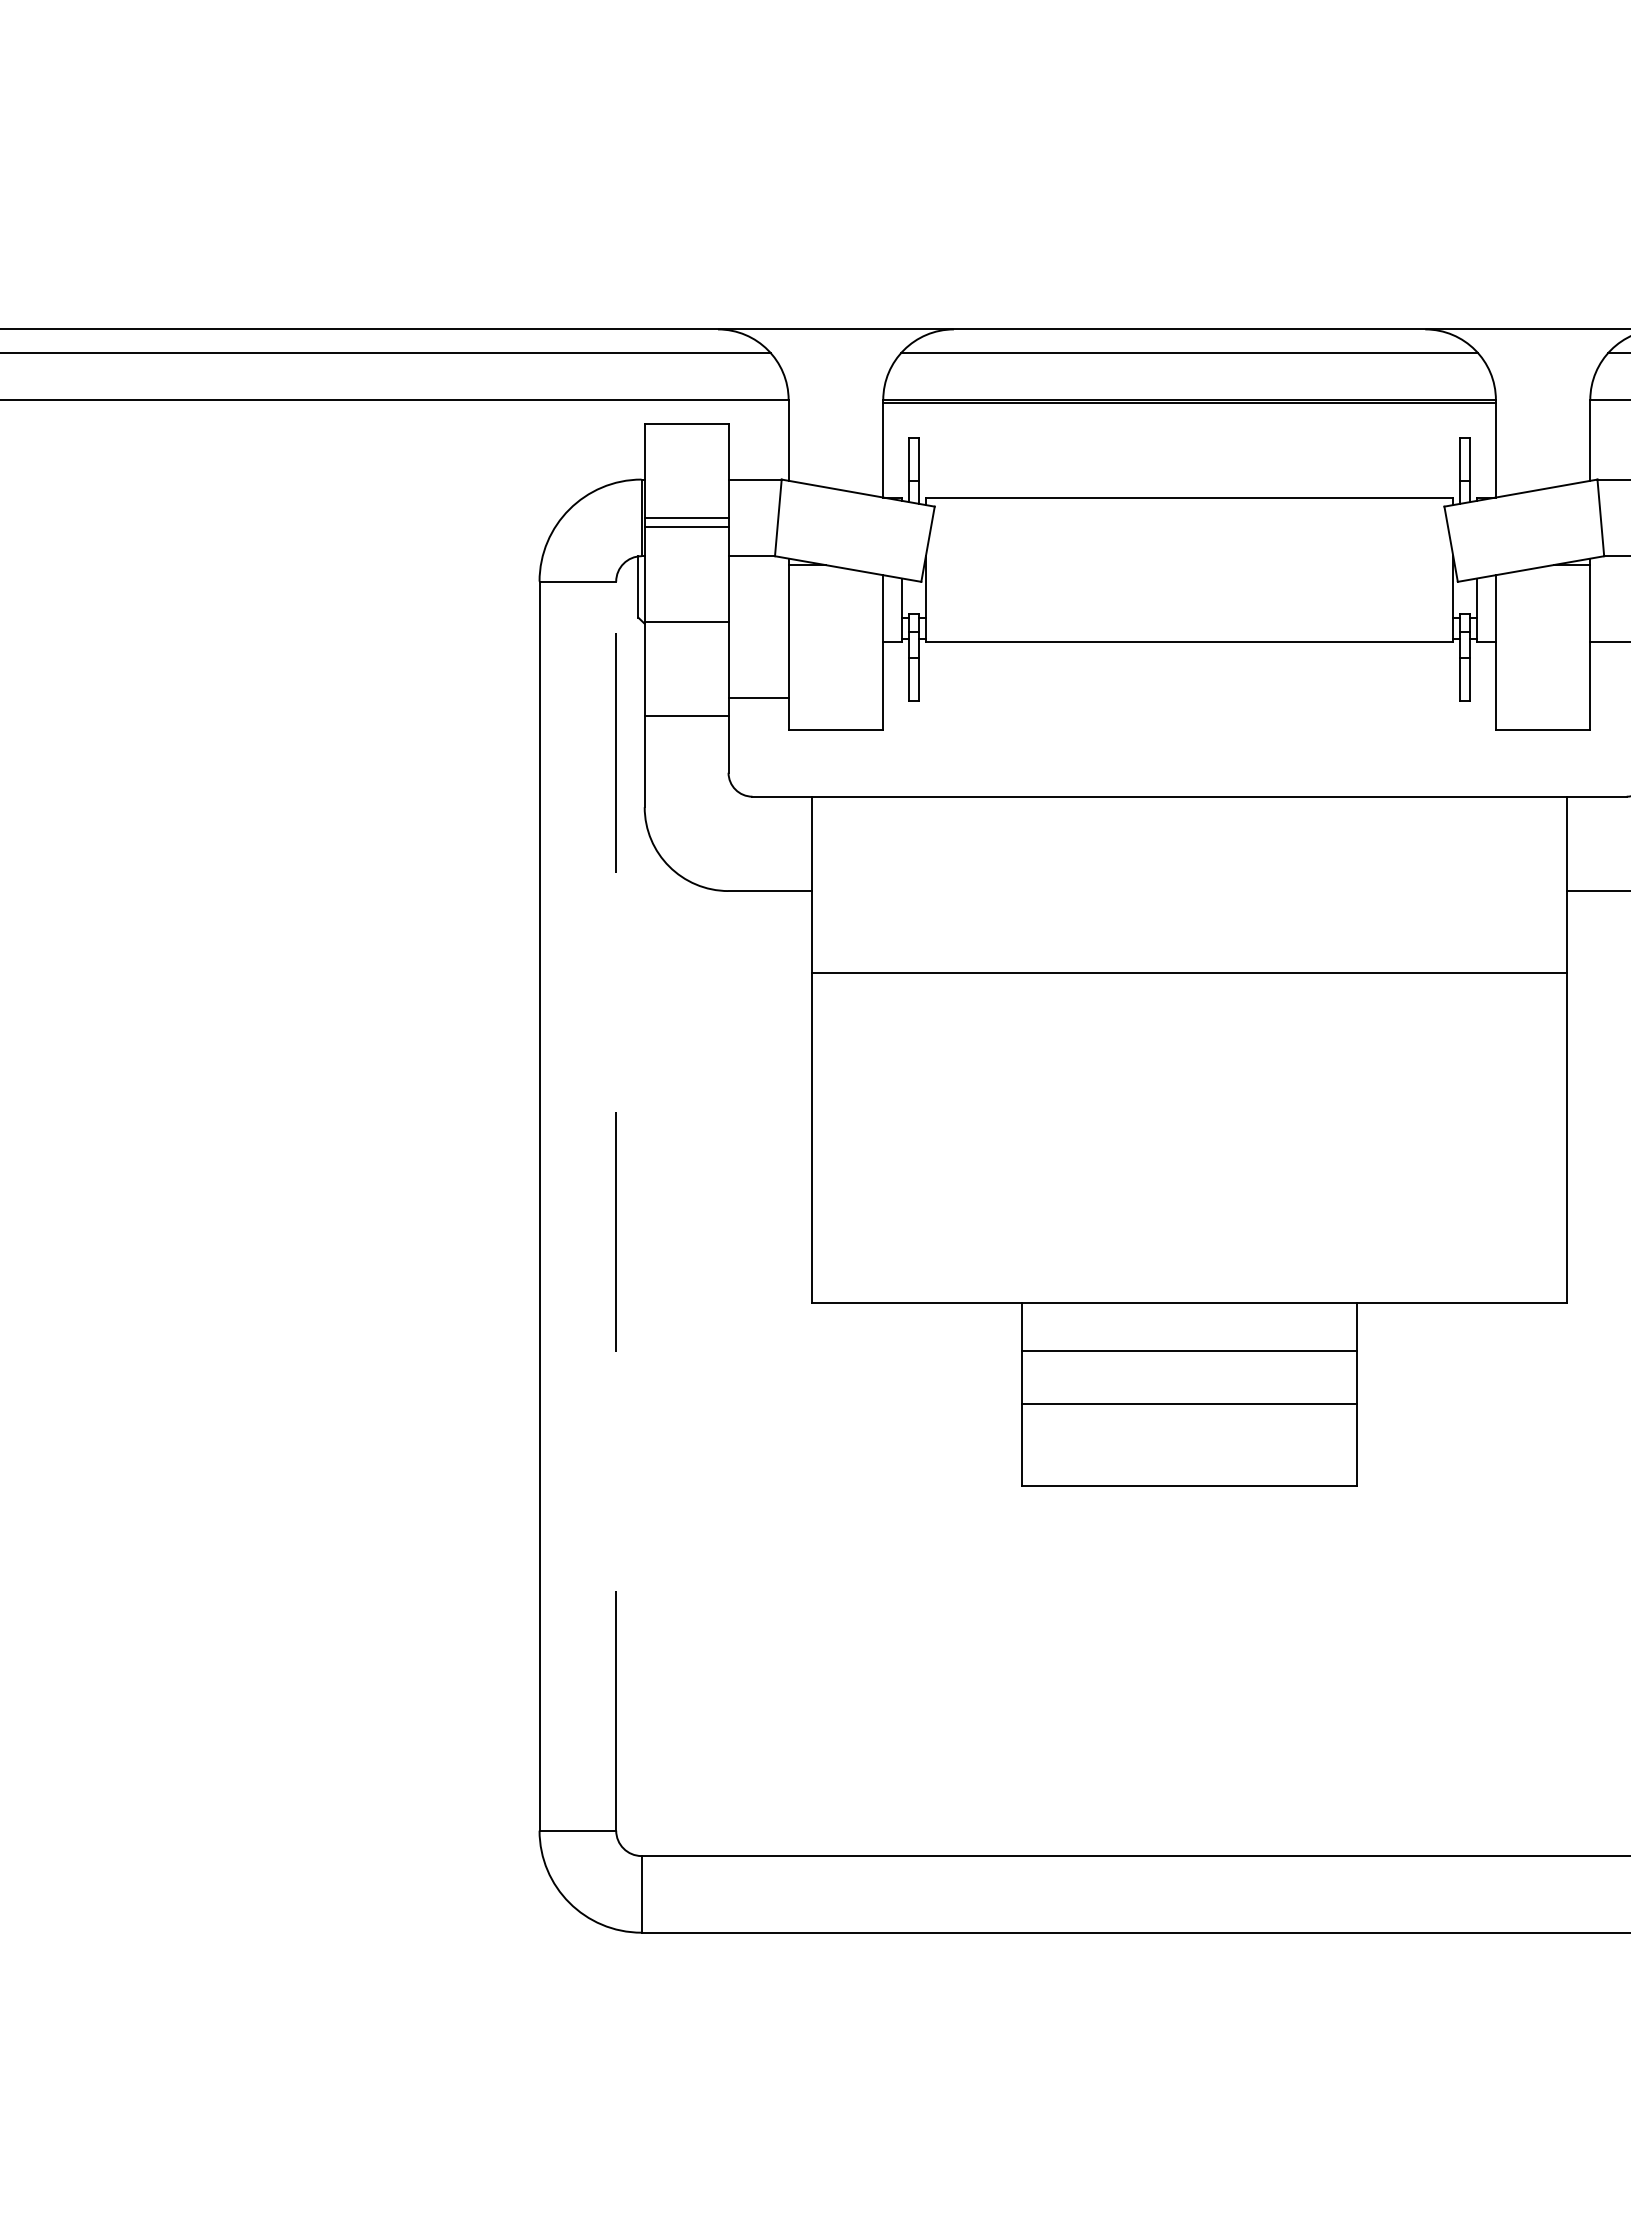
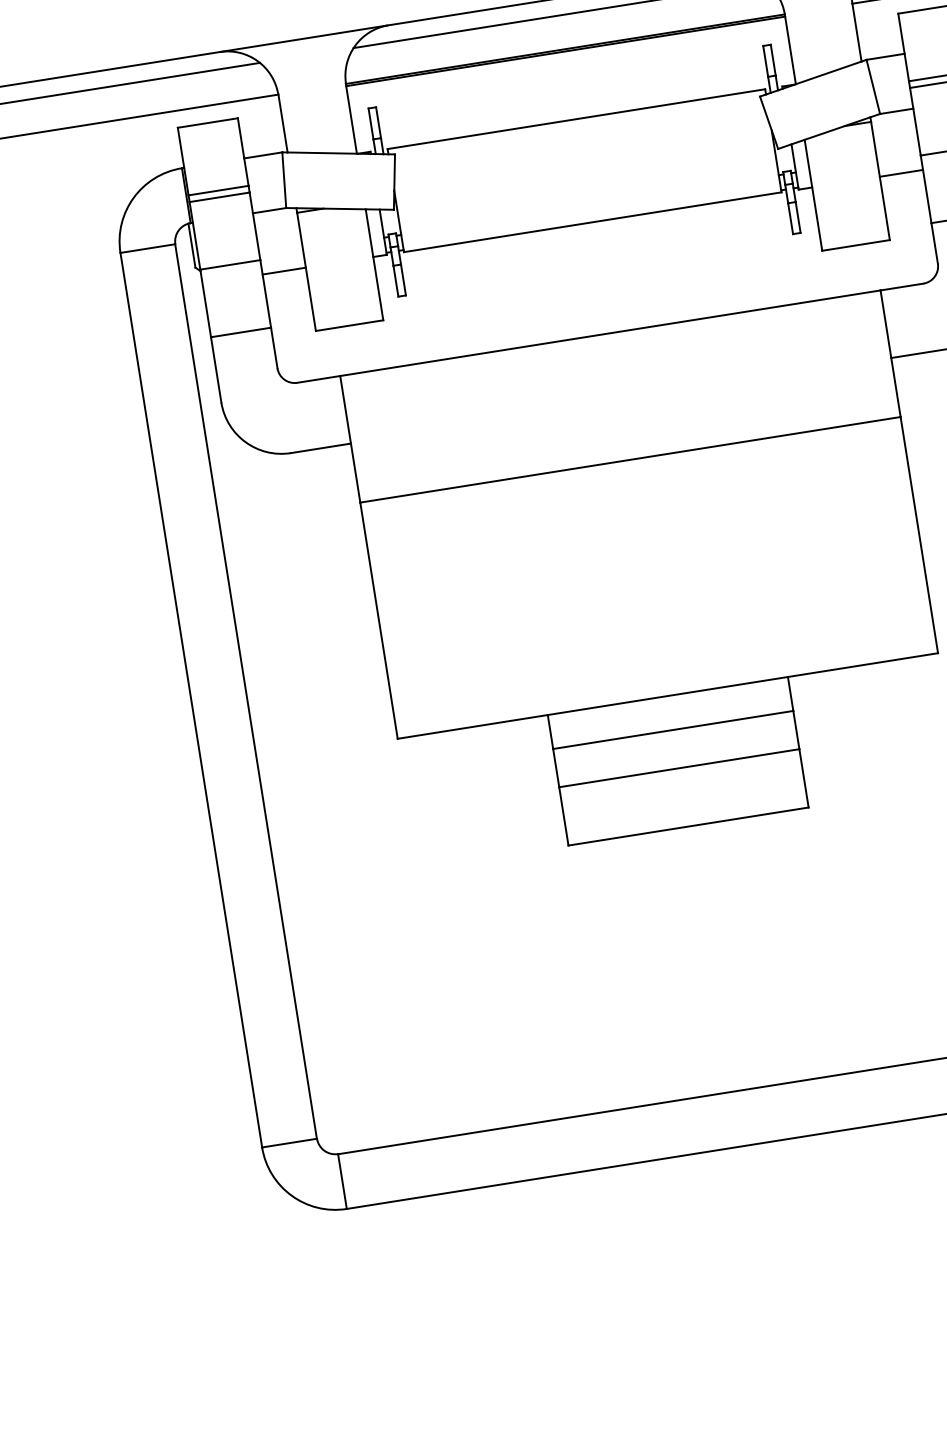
line: (758, 697) -> (284, 270), moved
line: (615, 1206) -> (245, 691), dashed -> solid

